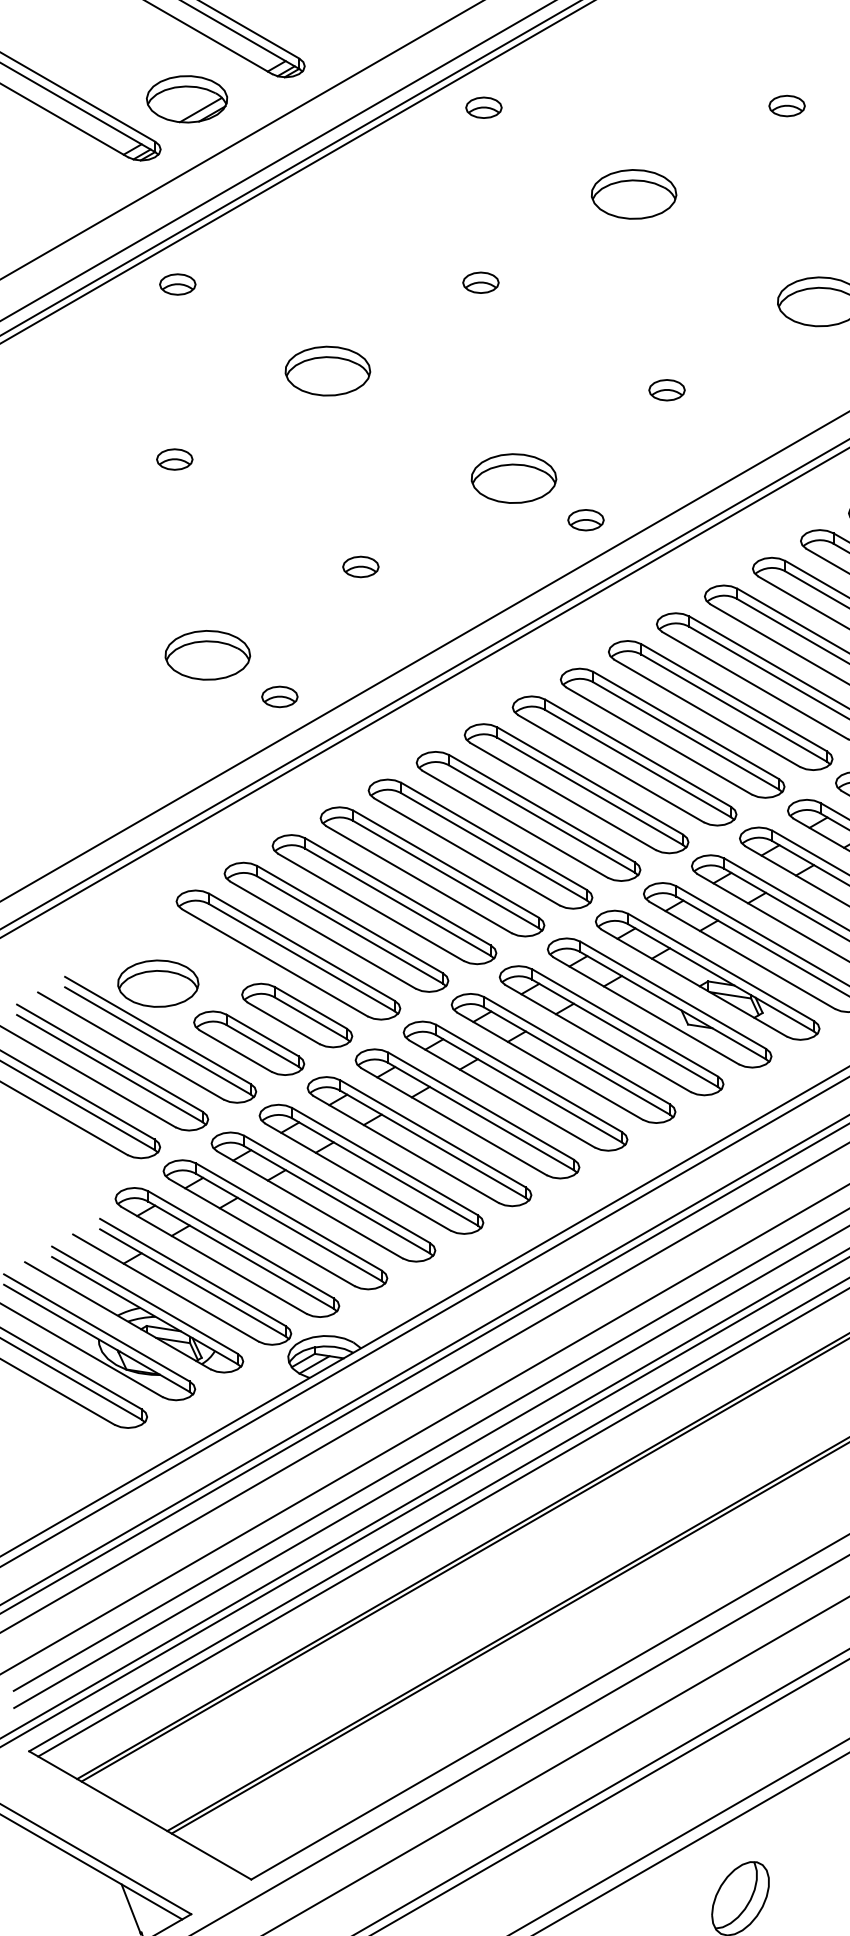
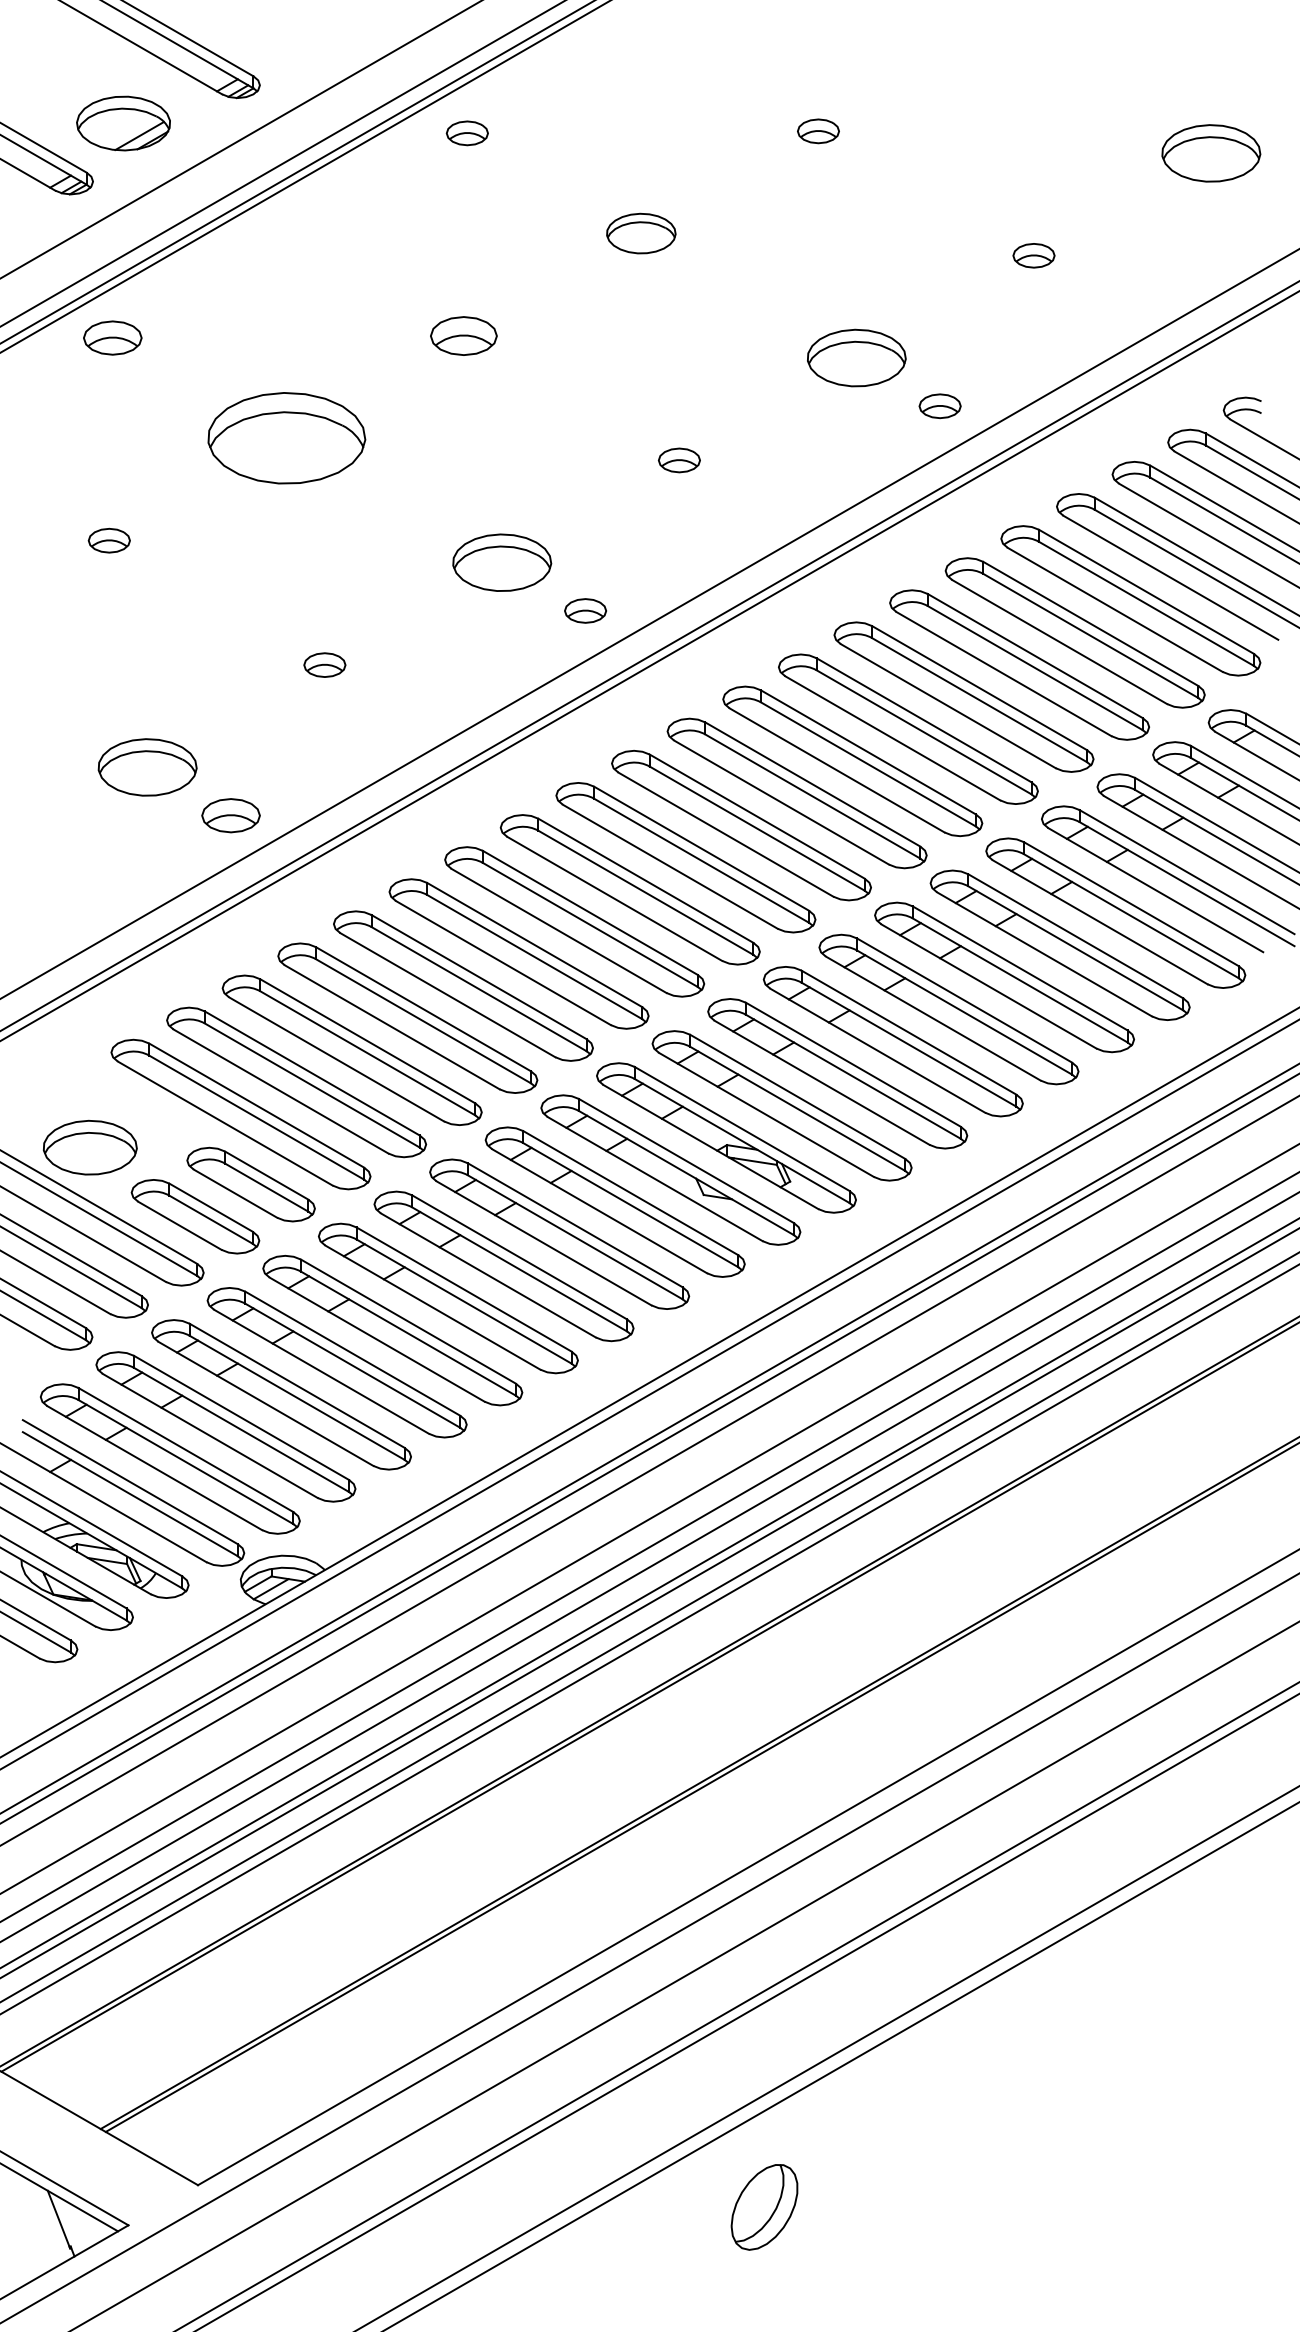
part: (634, 194) -> (641, 233), size x0.7
part: (480, 282) -> (463, 335), size x1.6
part: (177, 284) -> (112, 337), size x1.4
part: (327, 371) -> (286, 438), size x1.6
part: (279, 696) -> (230, 815), size x1.4

